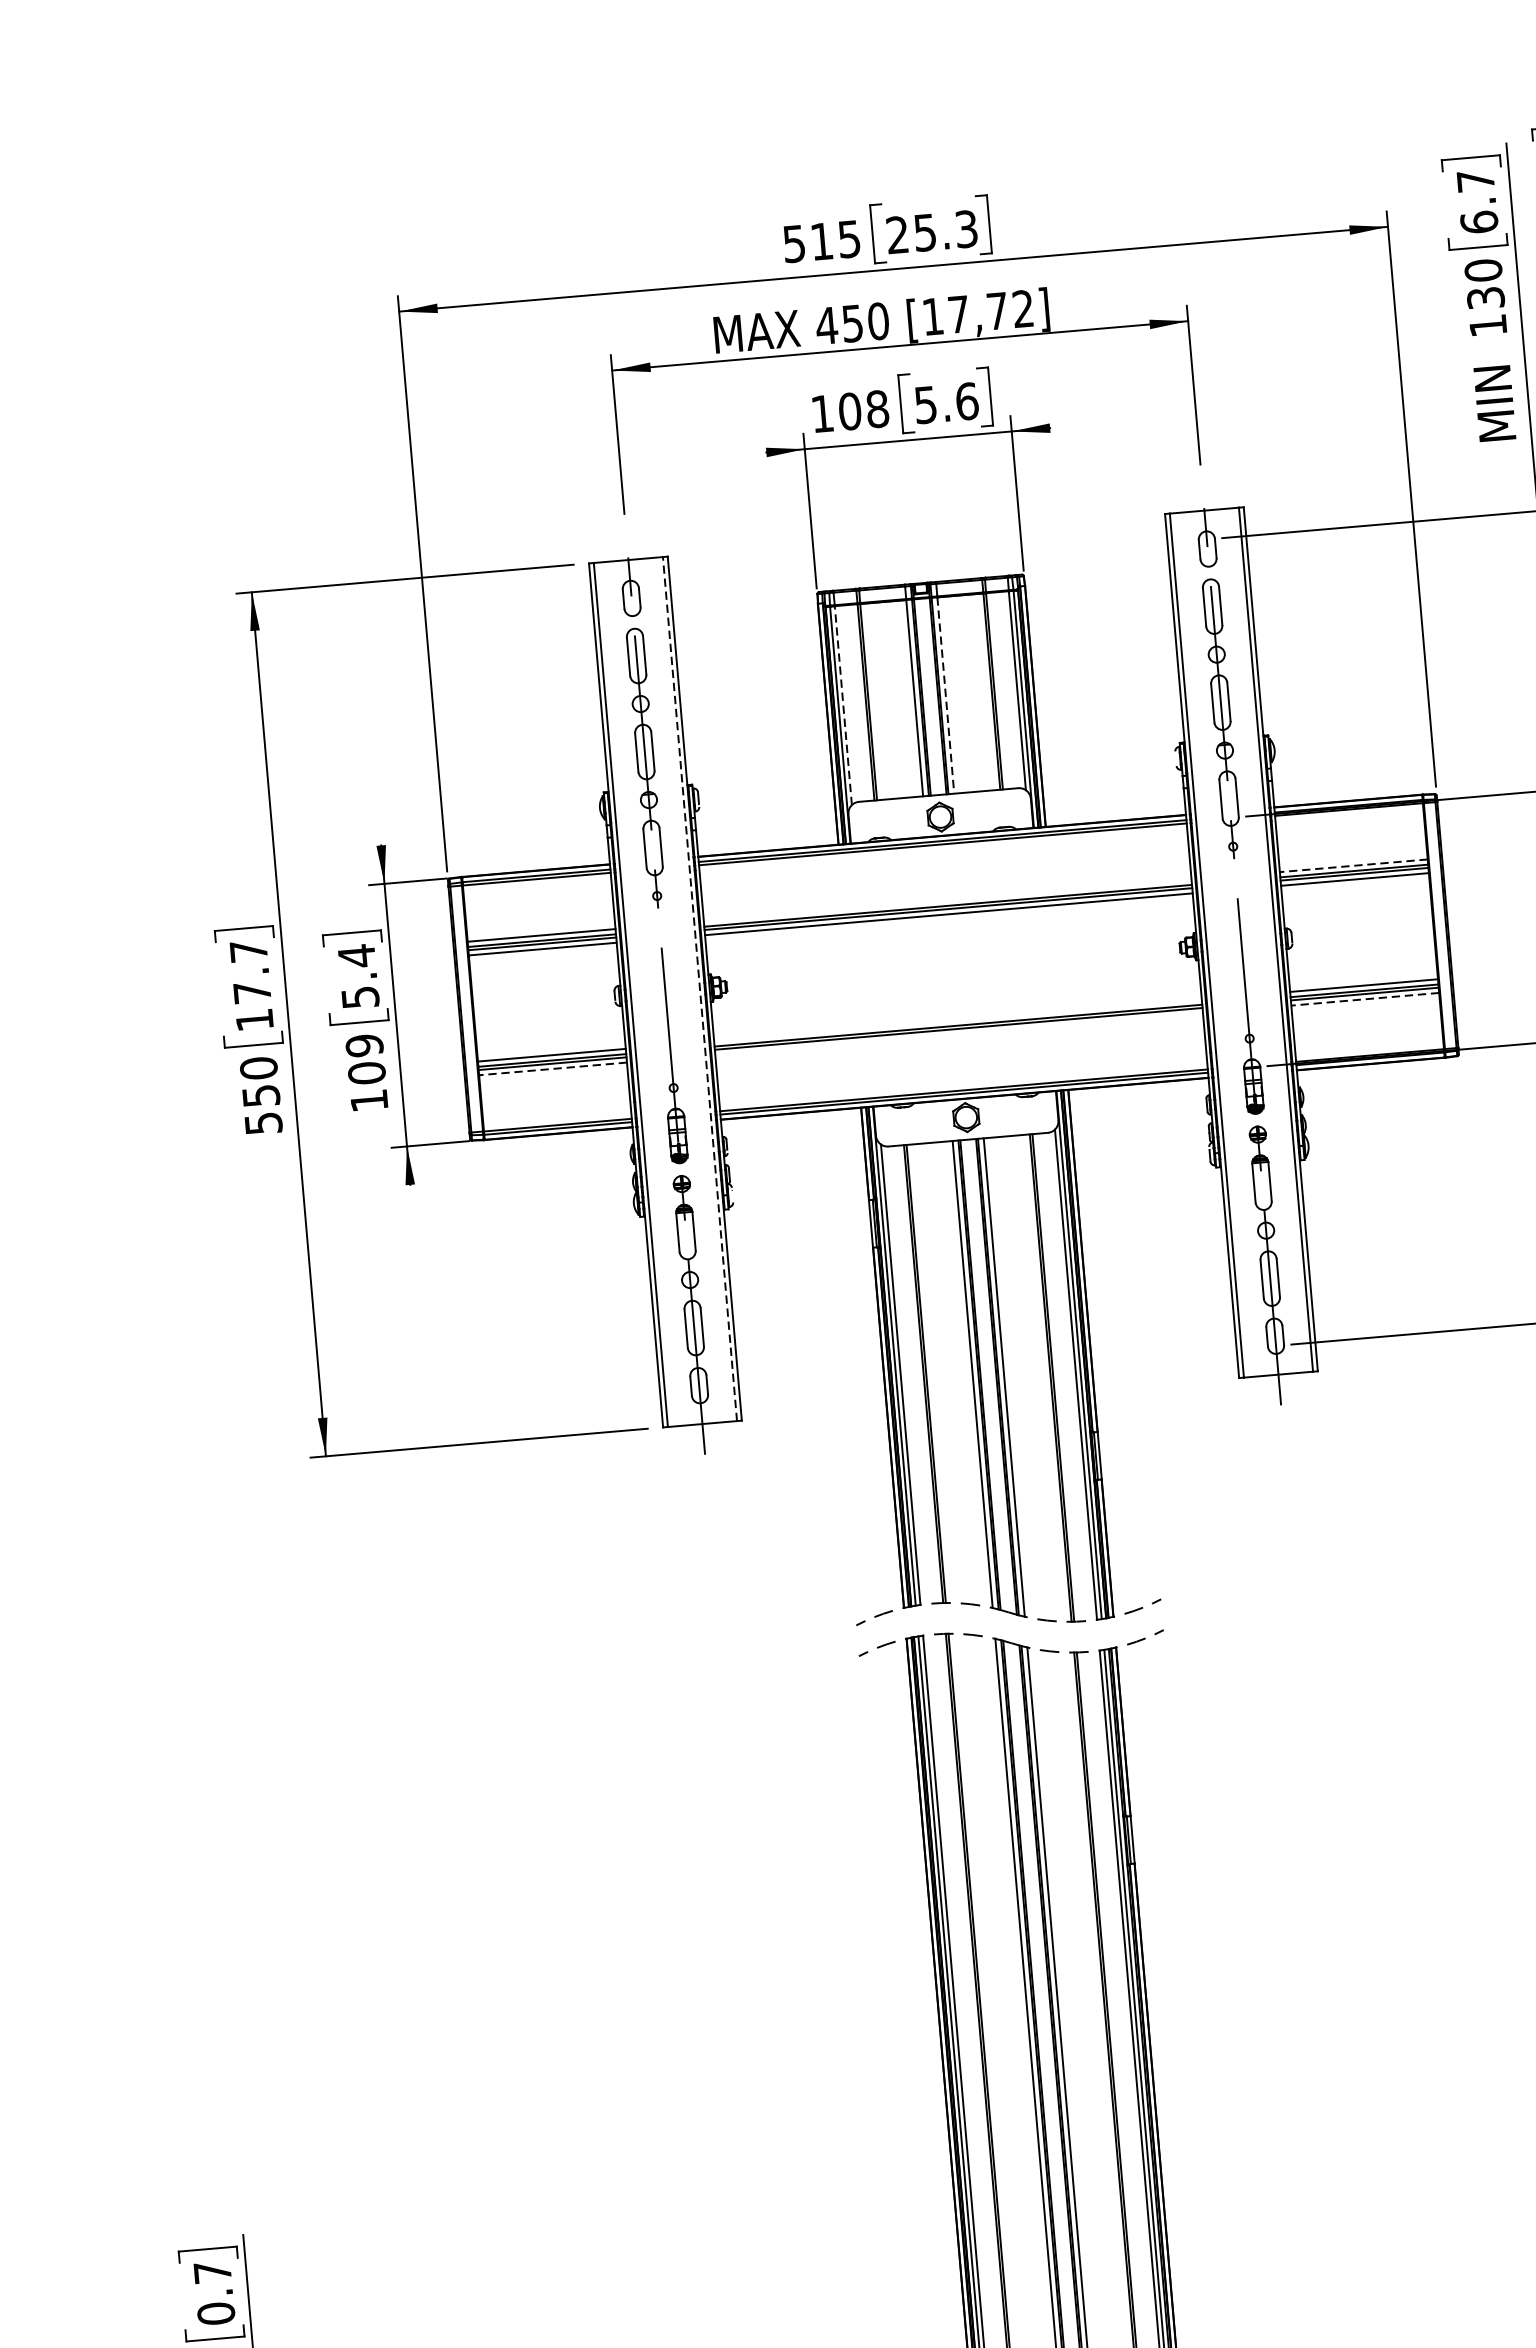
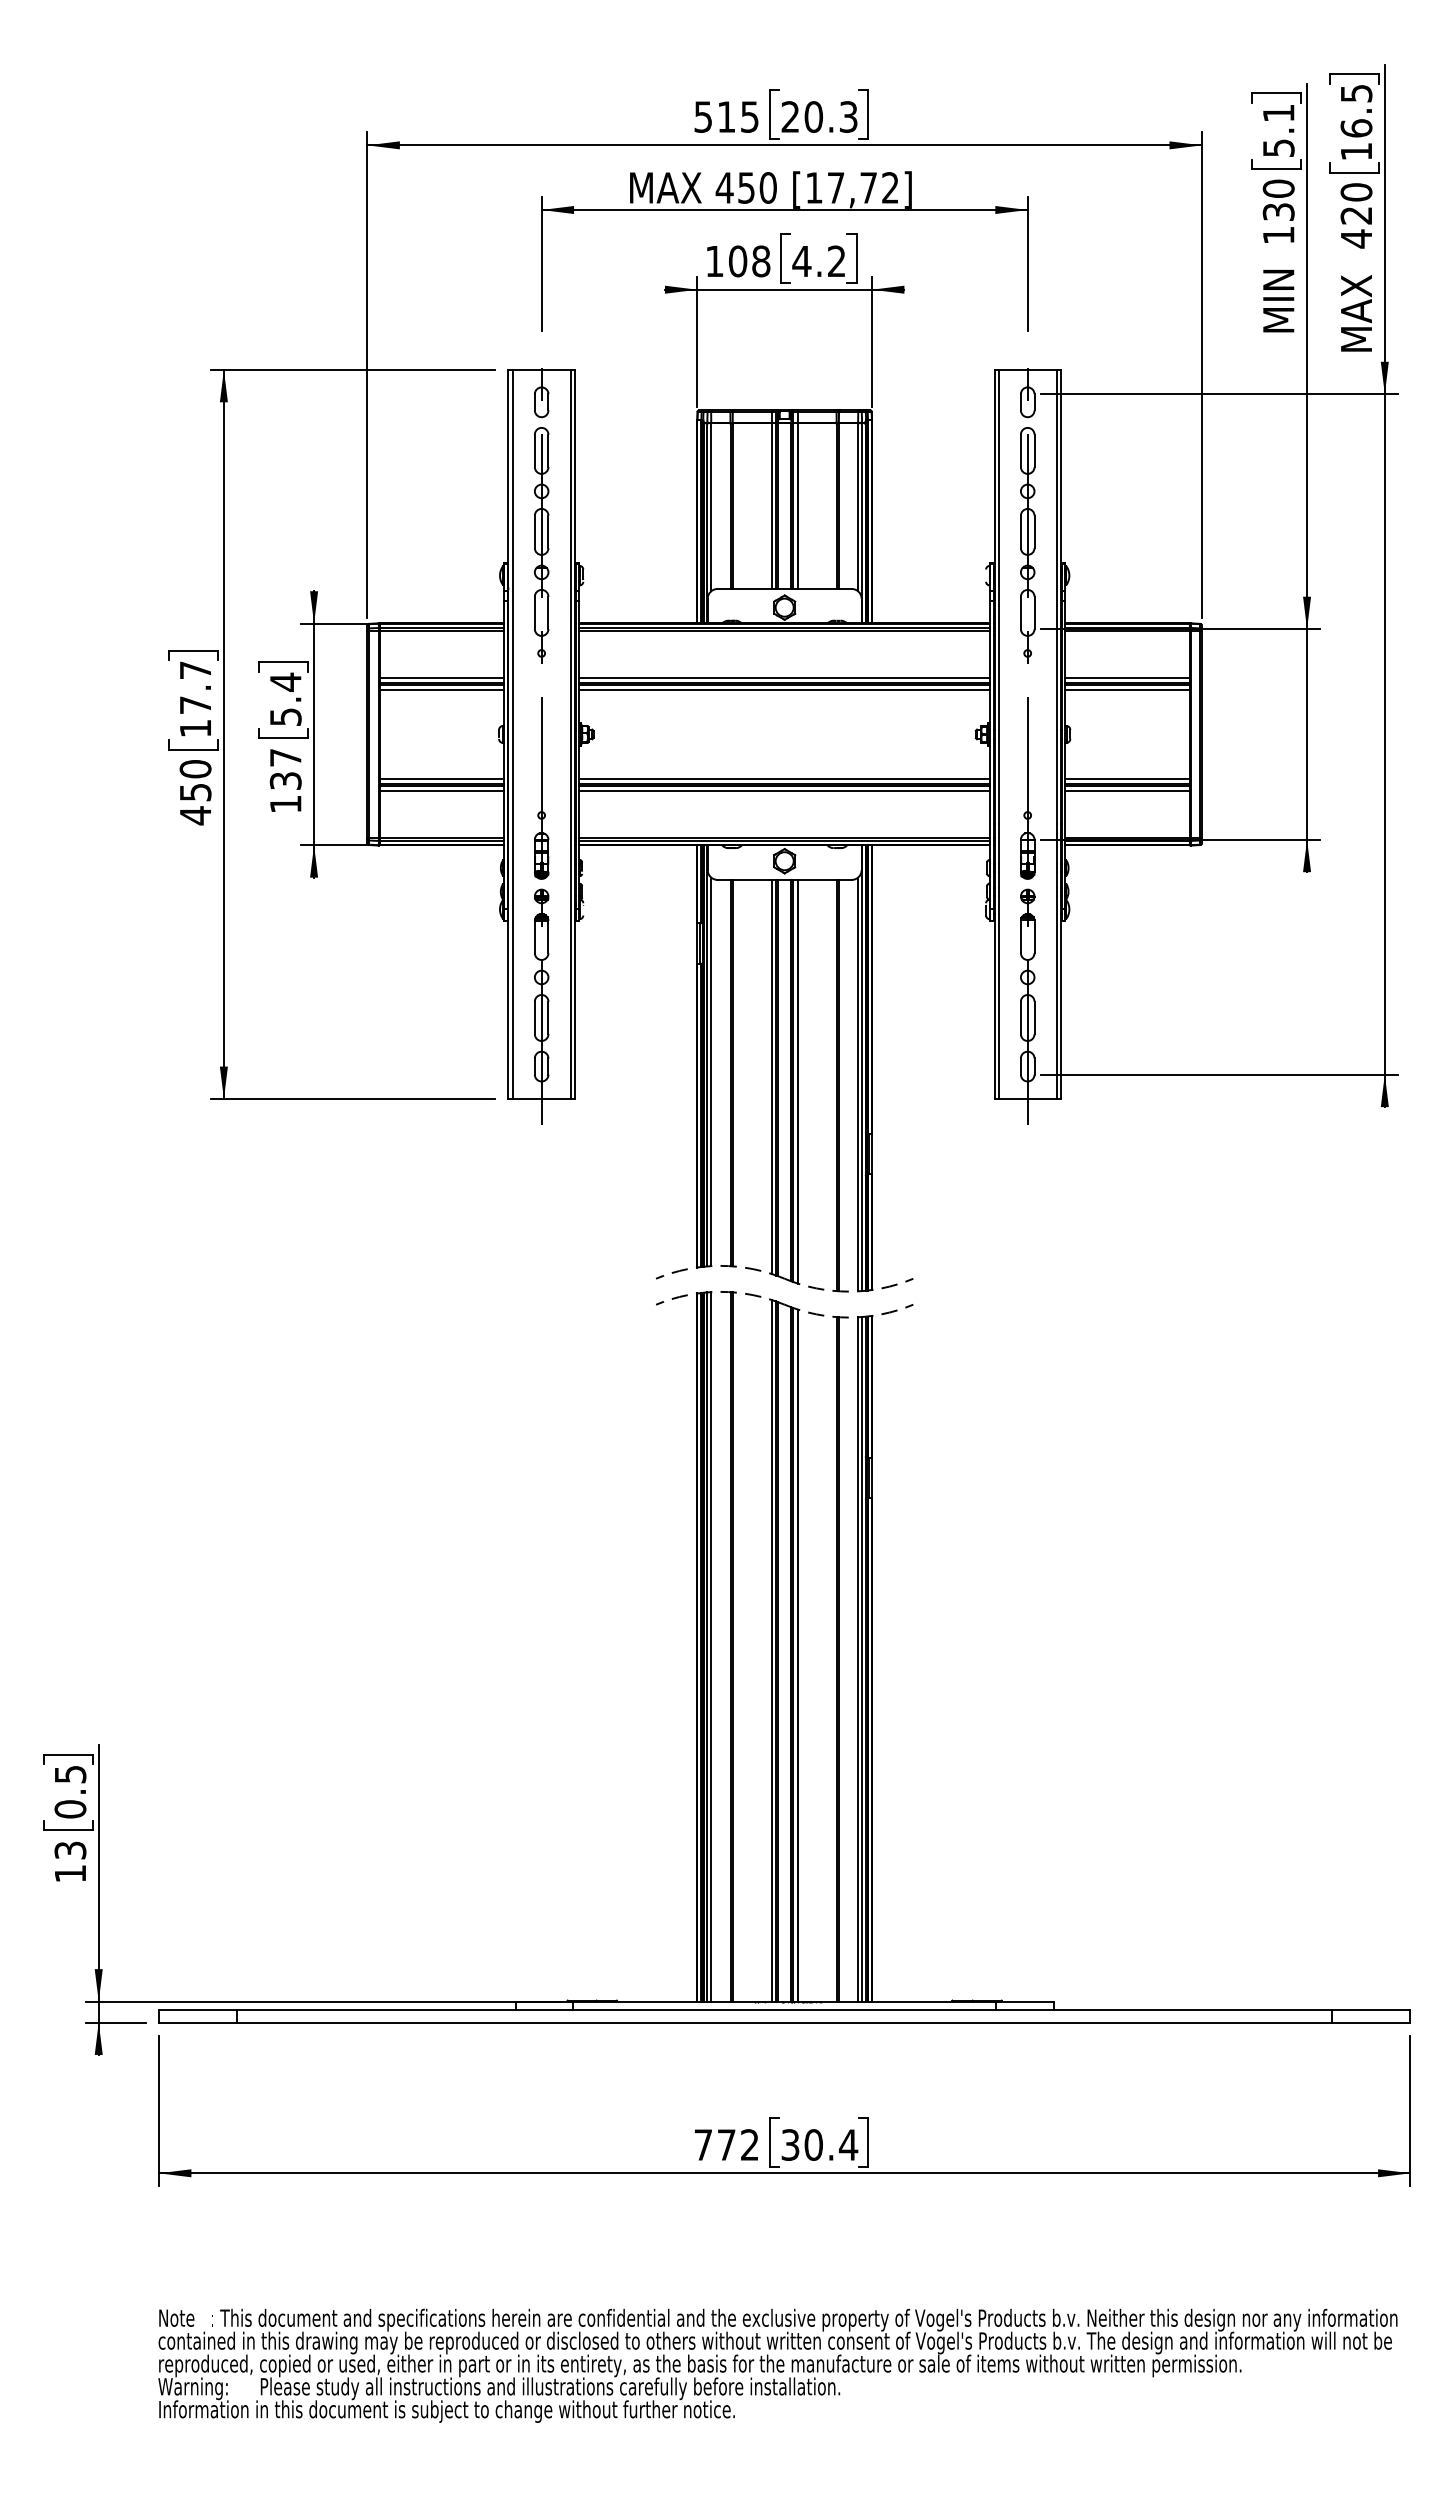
text: (1477, 201) -> (1278, 130), 6.7 -> 5.1
text: (924, 232) -> (813, 116), 25.3 -> 20.3
text: (946, 403) -> (819, 261), 5.6 -> 4.2
line: (945, 695) -> (797, 506), dashed -> solid
line: (843, 705) -> (711, 507), dashed -> solid
line: (1352, 866) -> (1126, 678), dashed -> solid
line: (947, 901) -> (784, 678), added
line: (699, 989) -> (570, 734), dashed -> solid
line: (1364, 999) -> (1126, 790), dashed -> solid
line: (957, 1020) -> (784, 779), added
line: (958, 1033) -> (784, 790), added
text: (365, 1059) -> (285, 769), 109 -> 137
line: (552, 1068) -> (441, 790), dashed -> solid
text: (263, 1123) -> (195, 815), 550 -> 450
text: (212, 2272) -> (70, 1774), 0.7 -> 0.5

